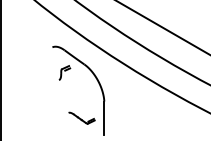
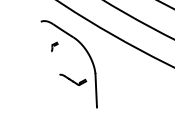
part: (64, 72) -> (54, 46), size x0.6
part: (81, 117) -> (72, 78), moved

